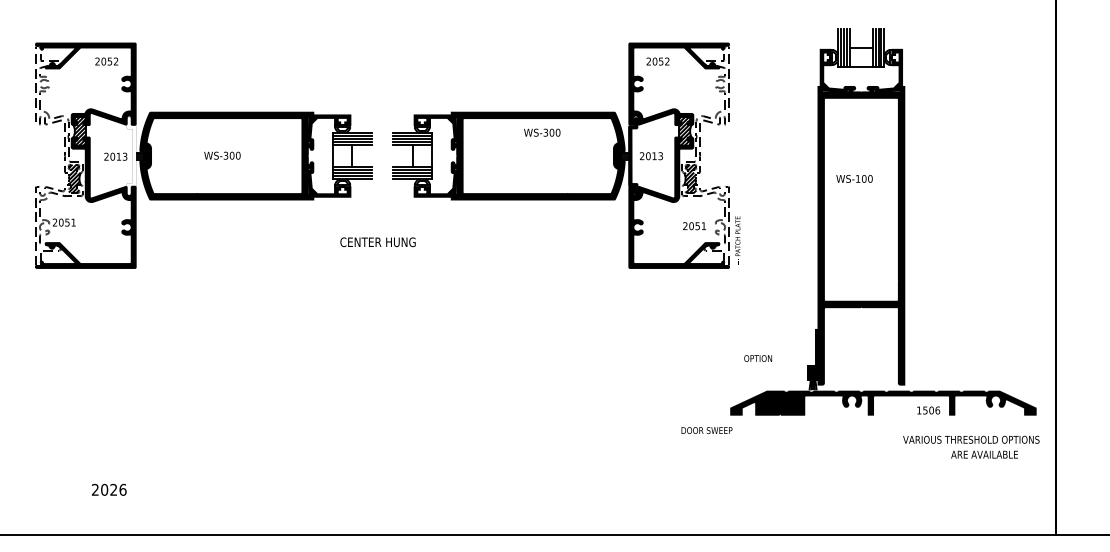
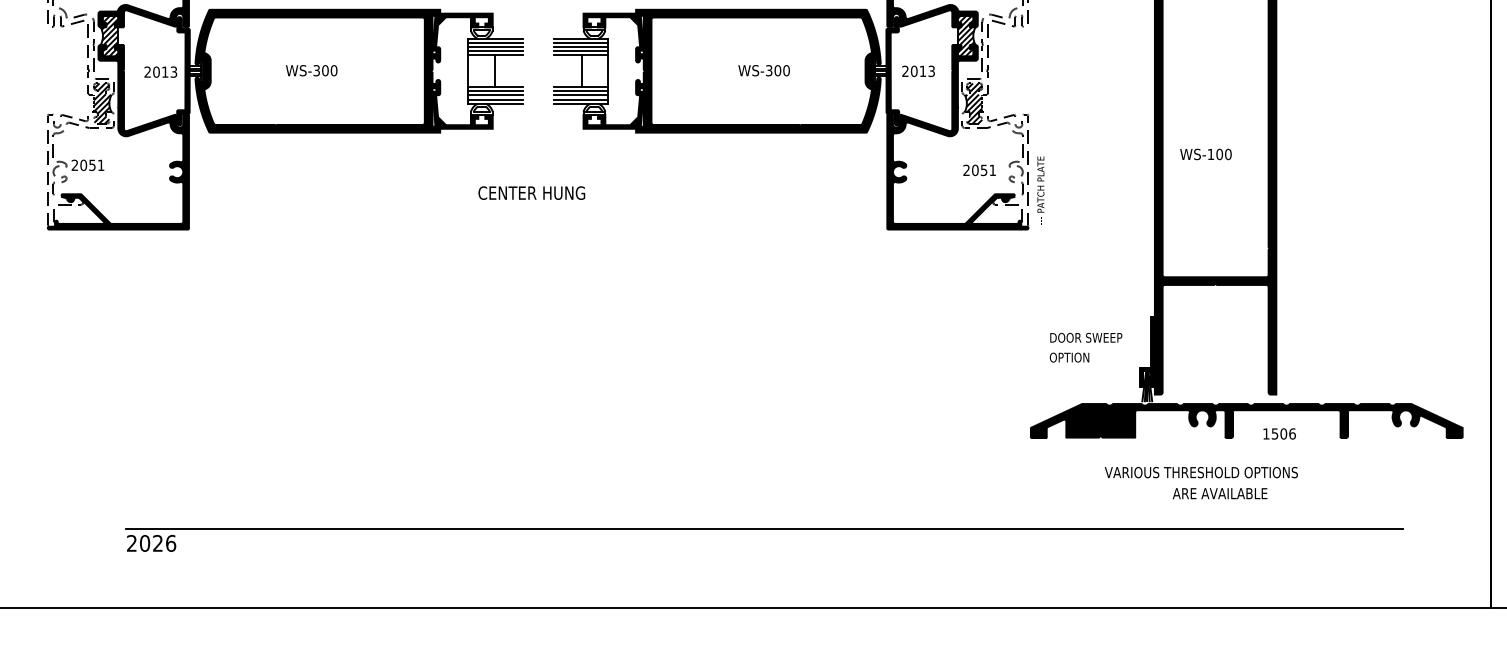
text: (542, 132) -> (764, 70), moved
fill: (131, 156) -> (183, 71), added
text: (854, 178) -> (1205, 153), moved
text: (928, 410) -> (1279, 433), moved
text: (706, 430) -> (1085, 337), moved
text: (971, 446) -> (1201, 482), moved
line: (542, 479) -> (764, 528), added

